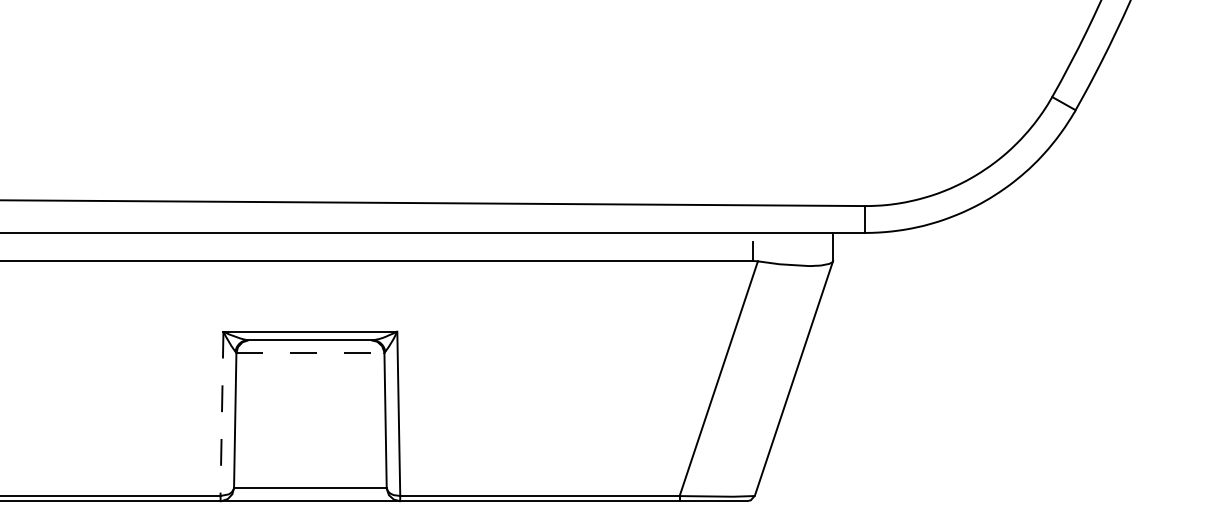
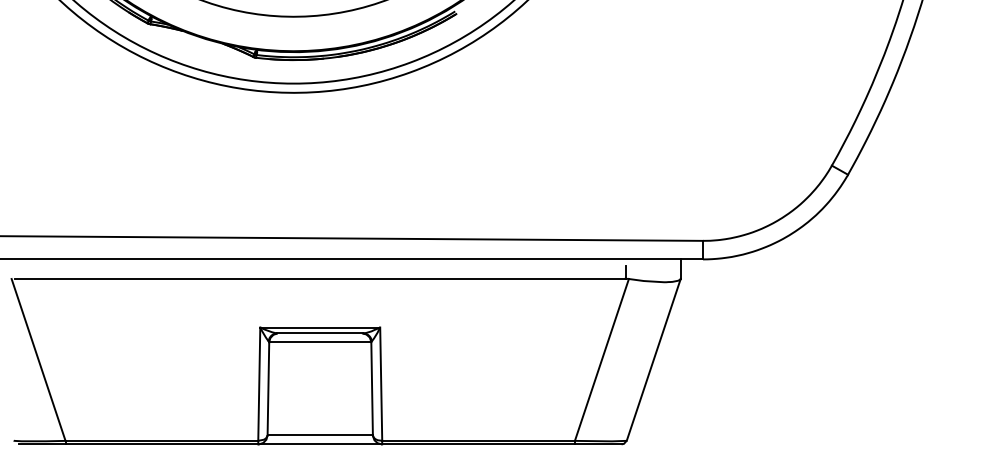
line: (310, 353) -> (320, 342), dashed -> solid
line: (222, 414) -> (259, 384), dashed -> solid

